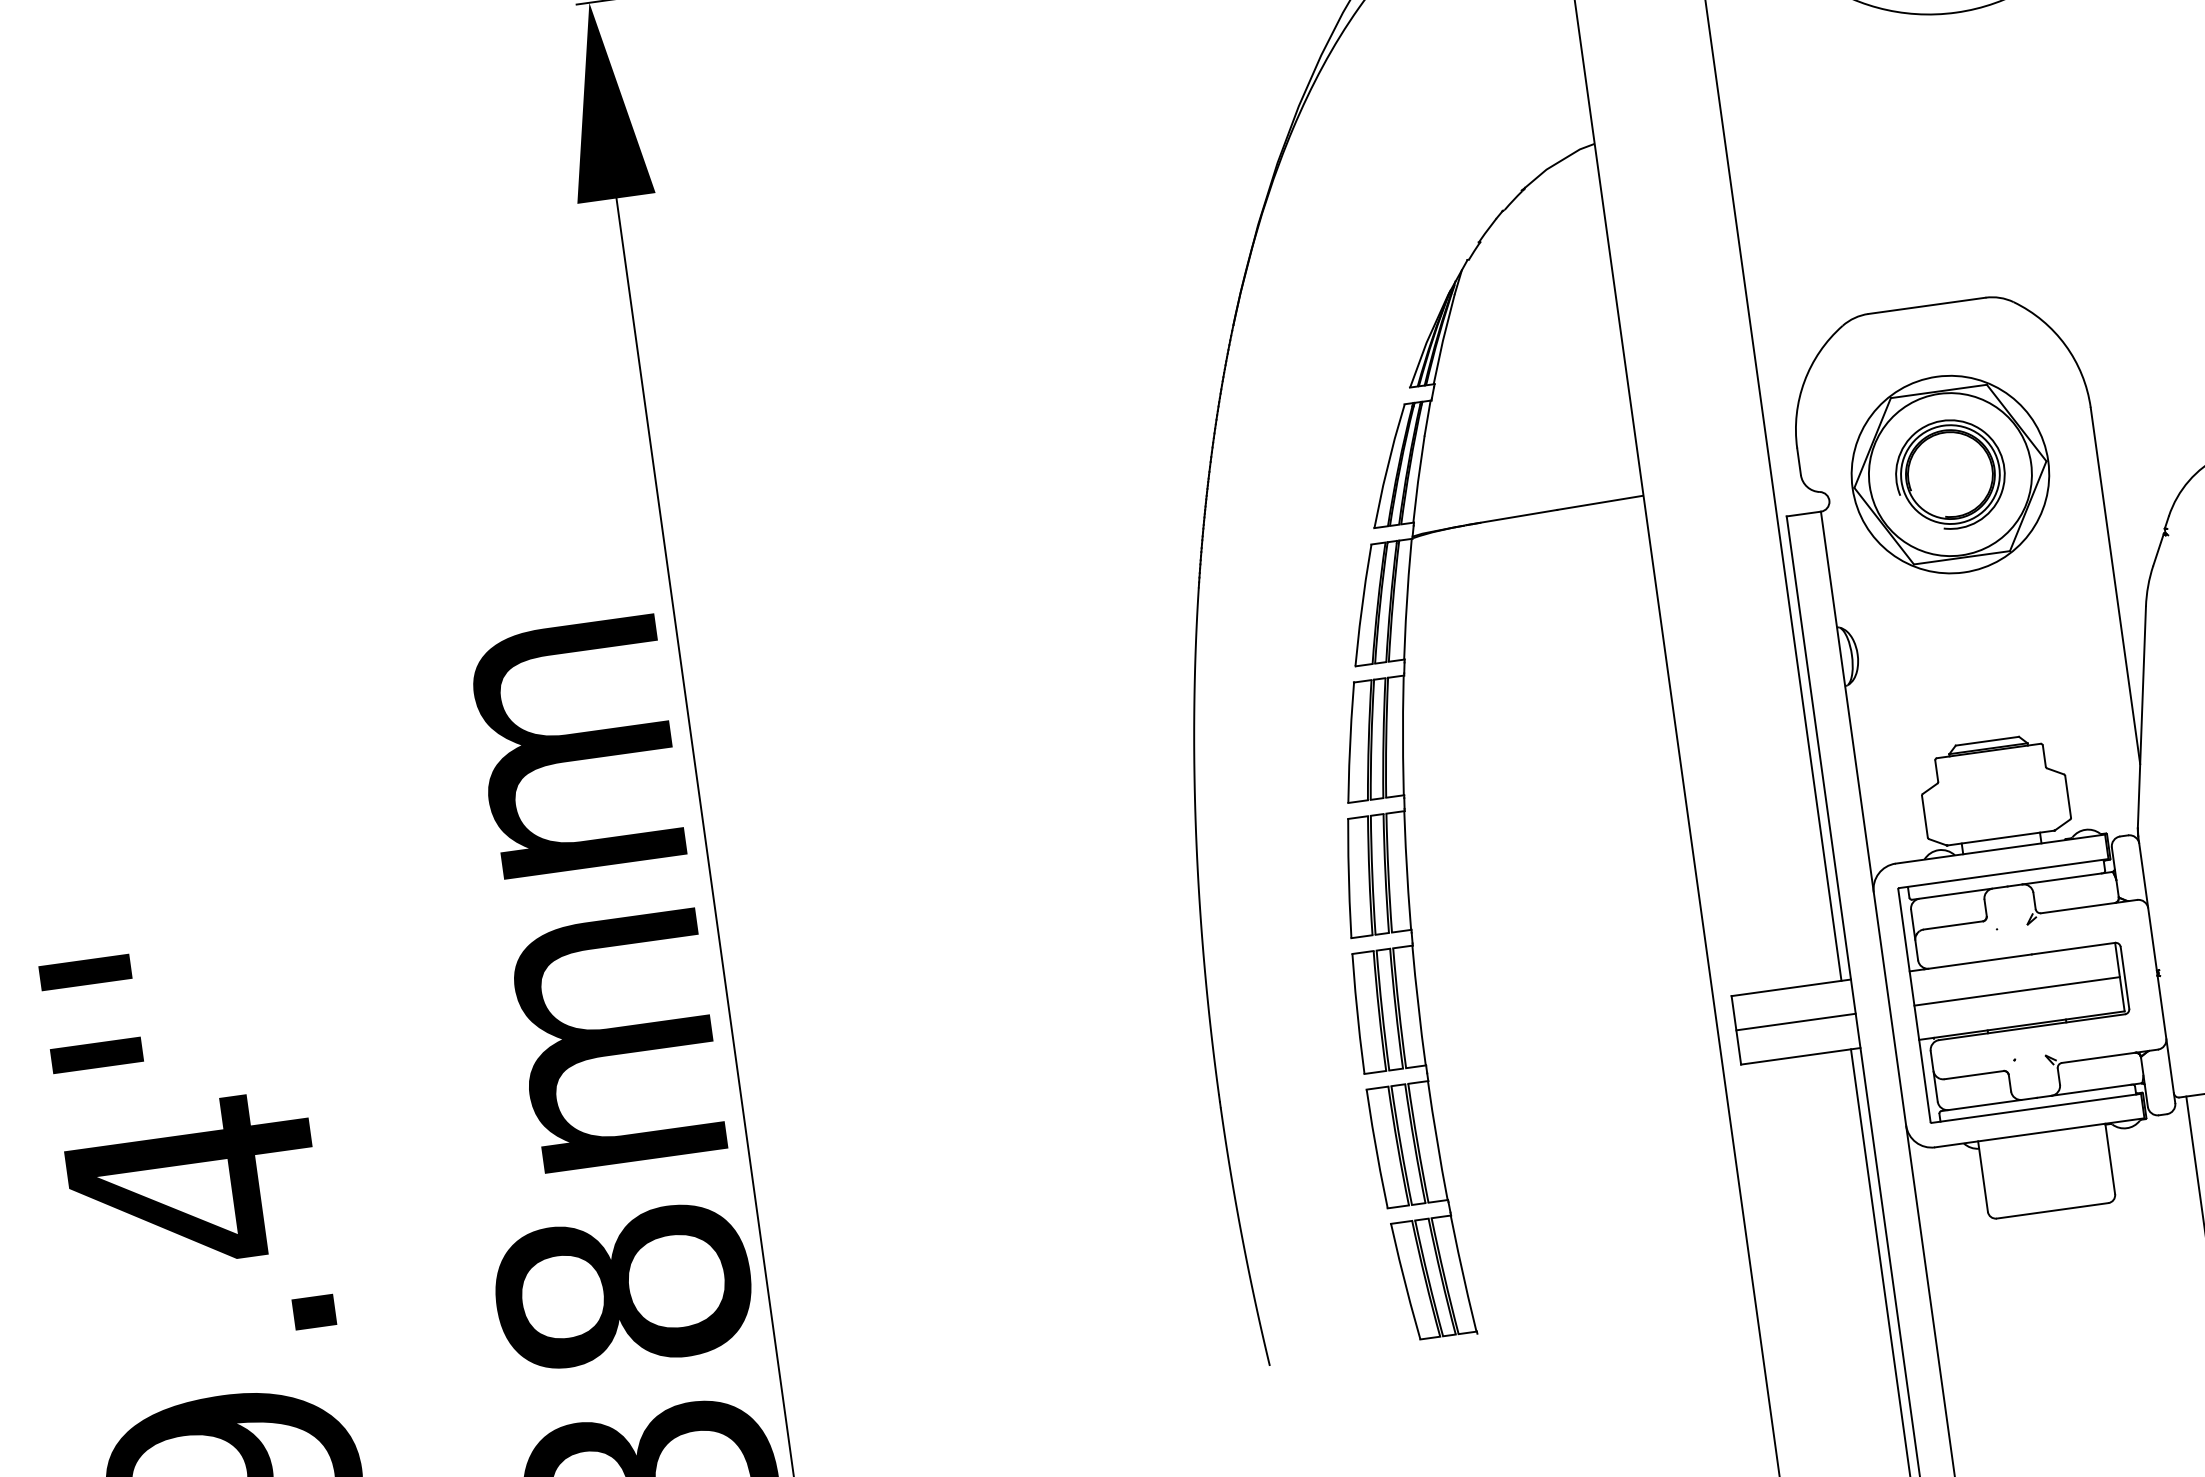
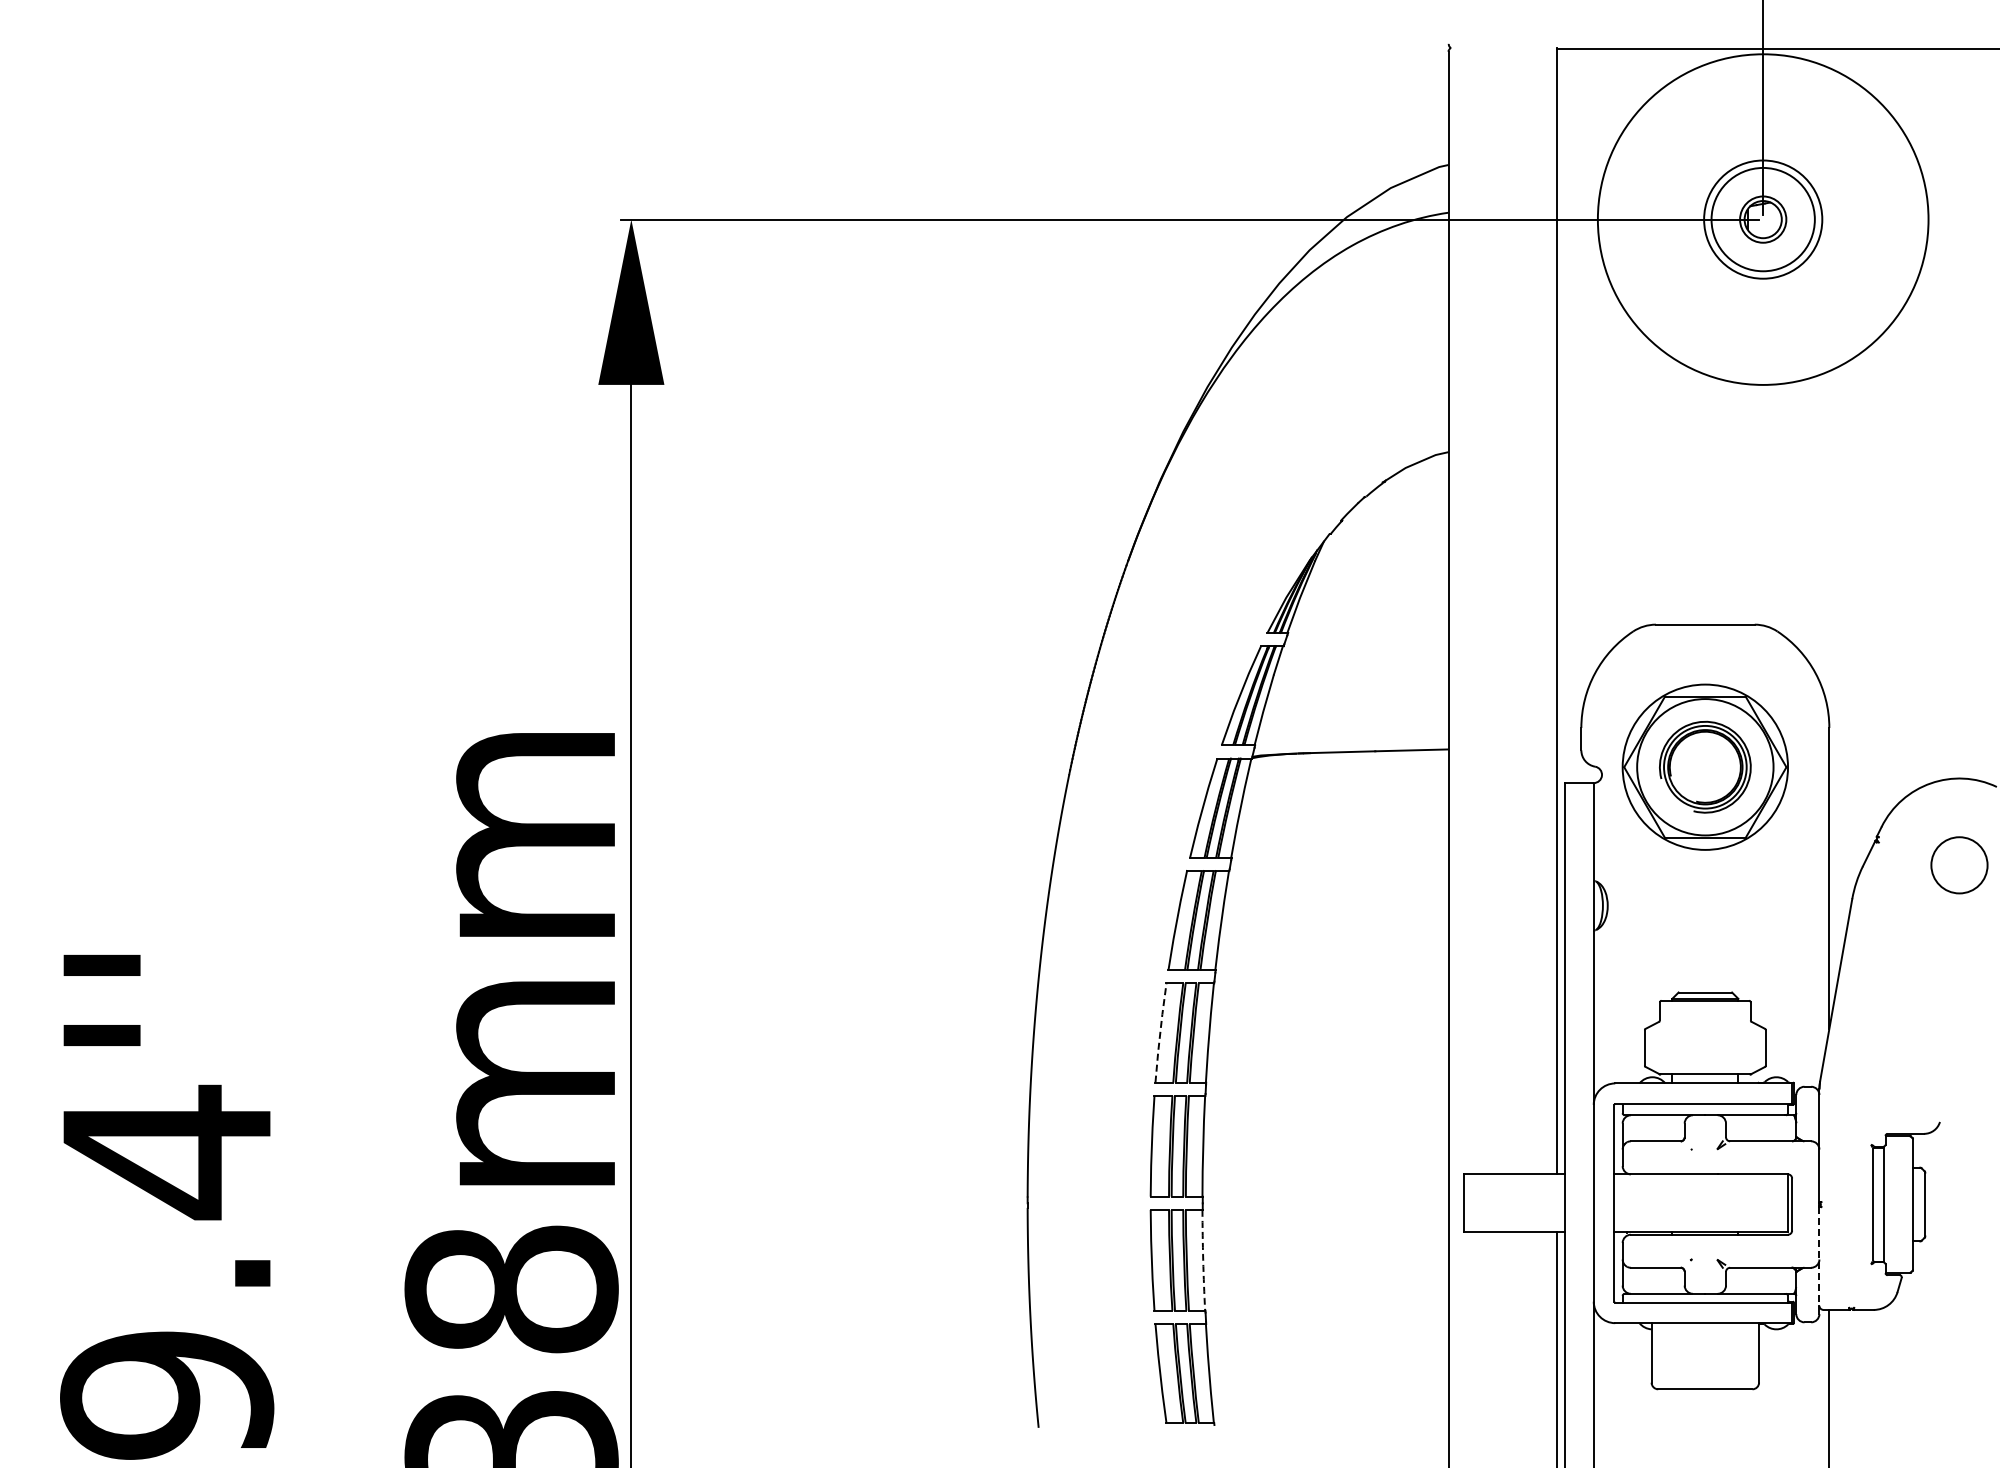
line: (1349, 878) -> (1160, 1032), solid -> dashed
line: (2017, 991) -> (1701, 1203), removed
line: (1795, 1022) -> (1513, 1203), removed
line: (2165, 1034) -> (1819, 1256), solid -> dashed
arc: (1437, 1140) -> (1203, 1260), solid -> dashed

